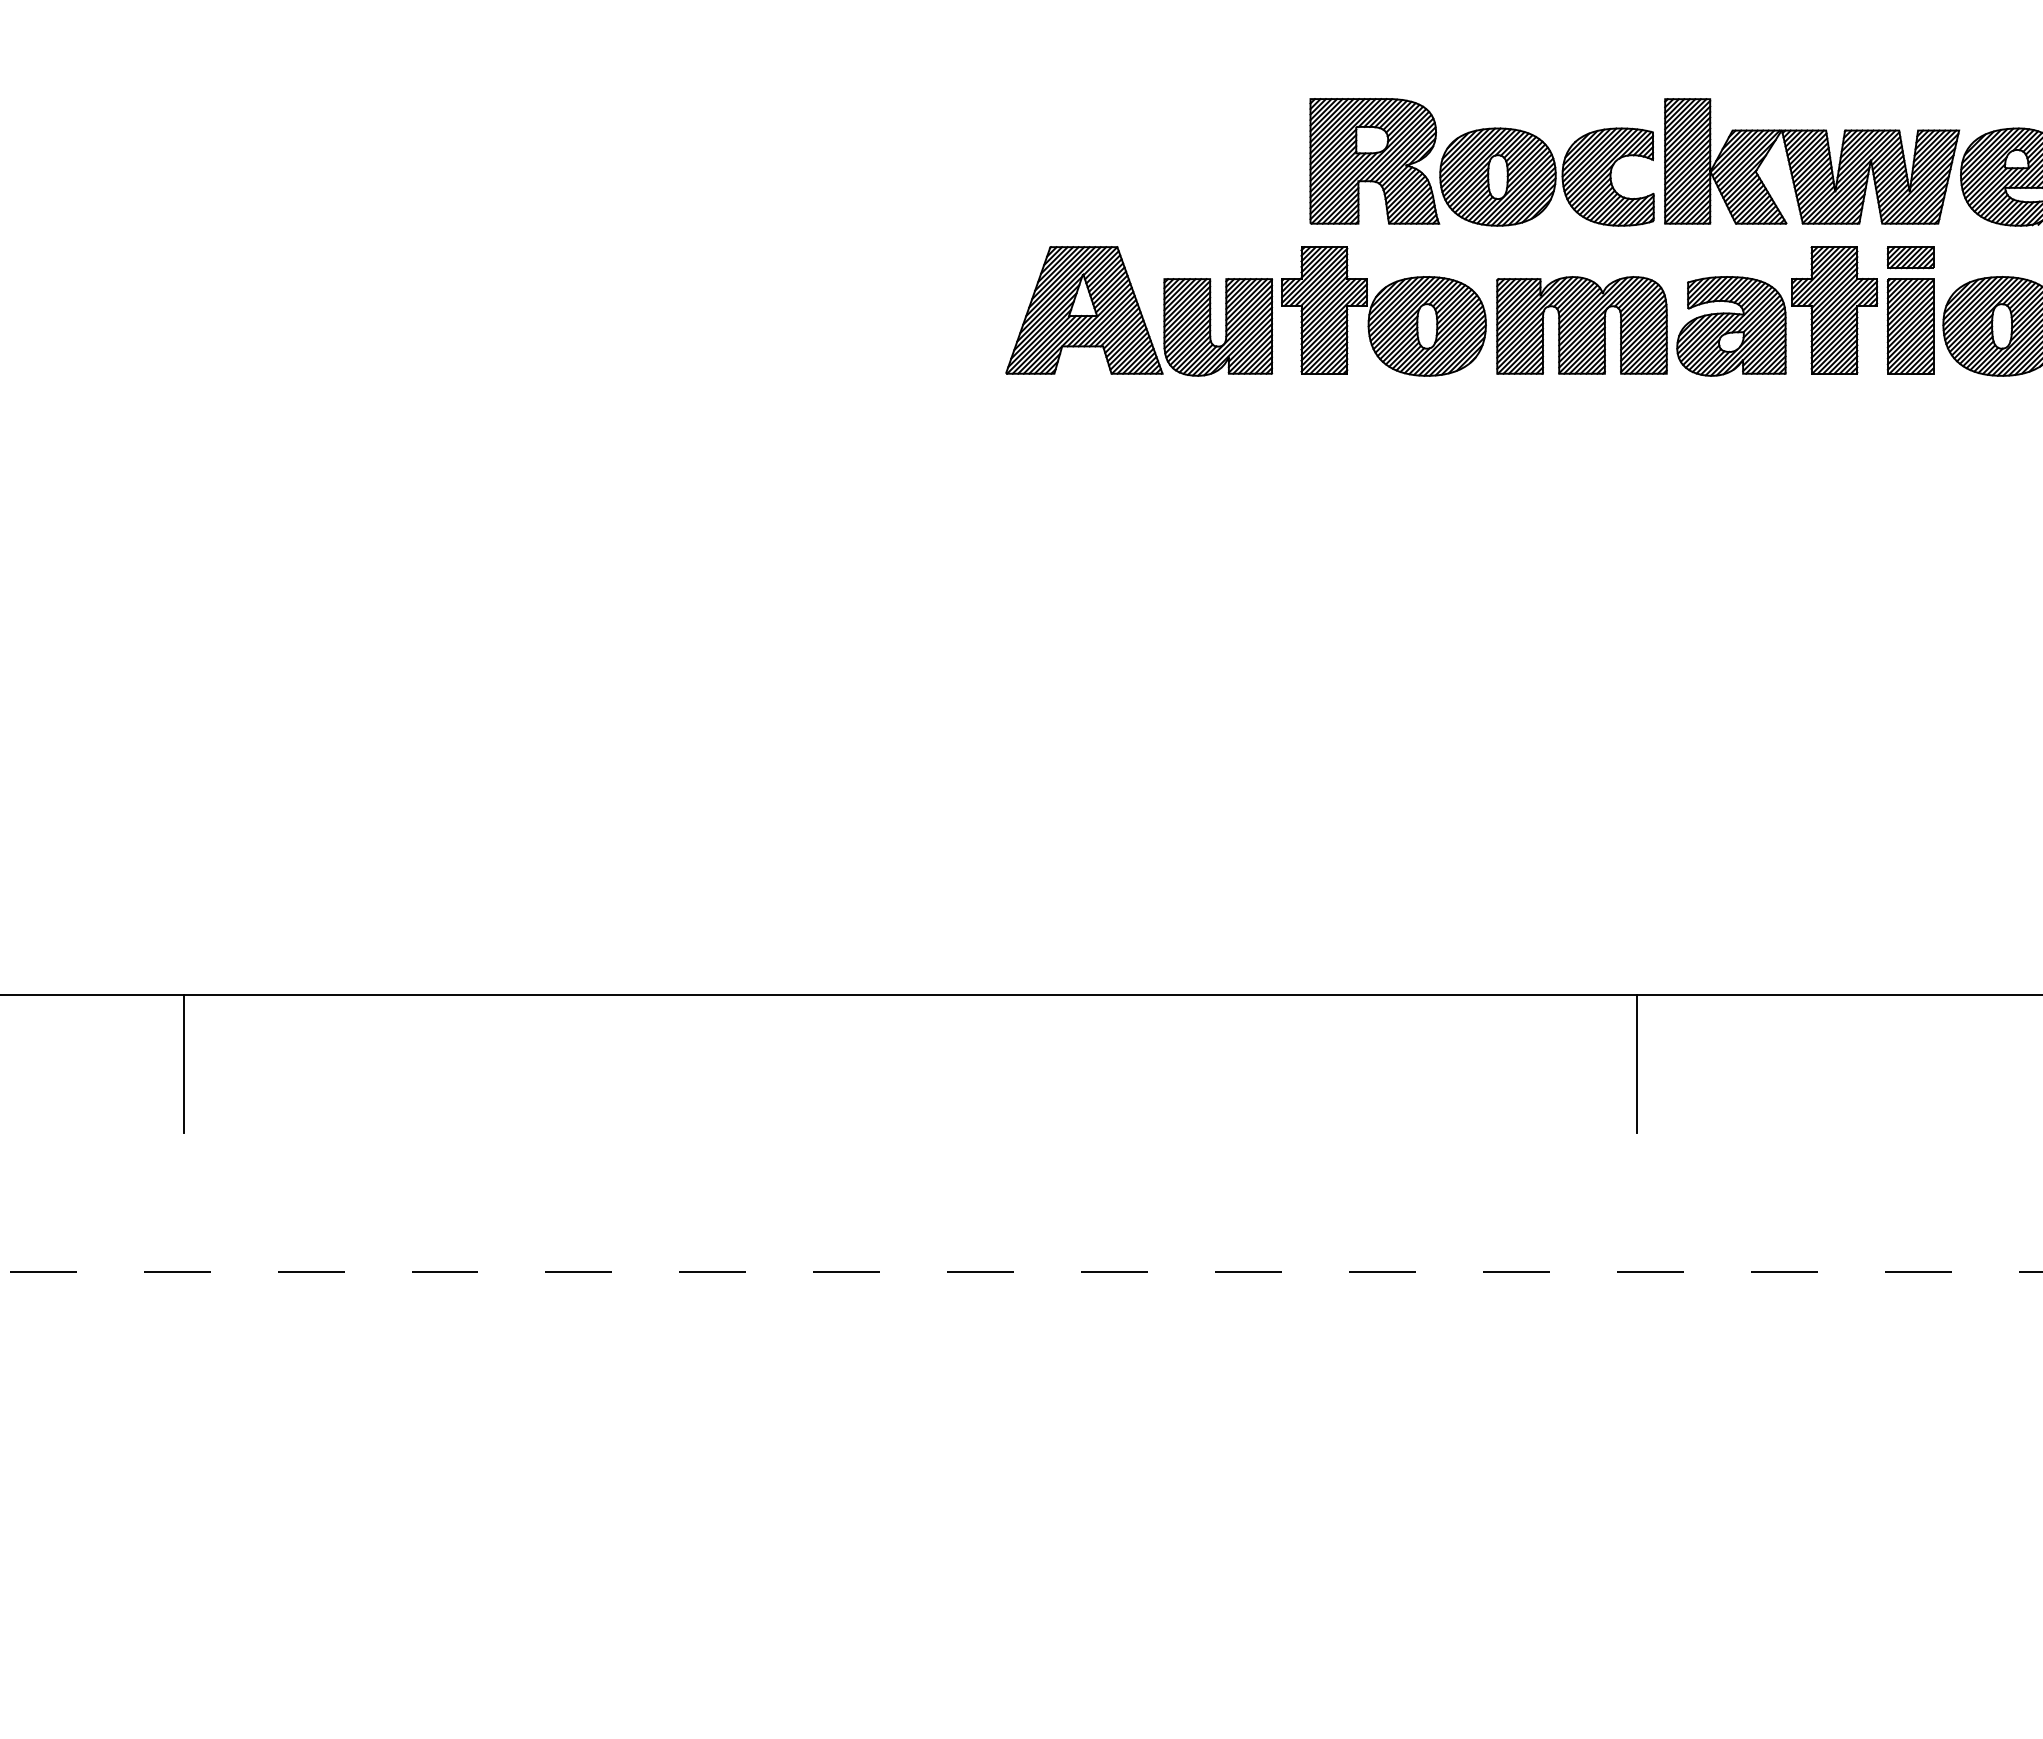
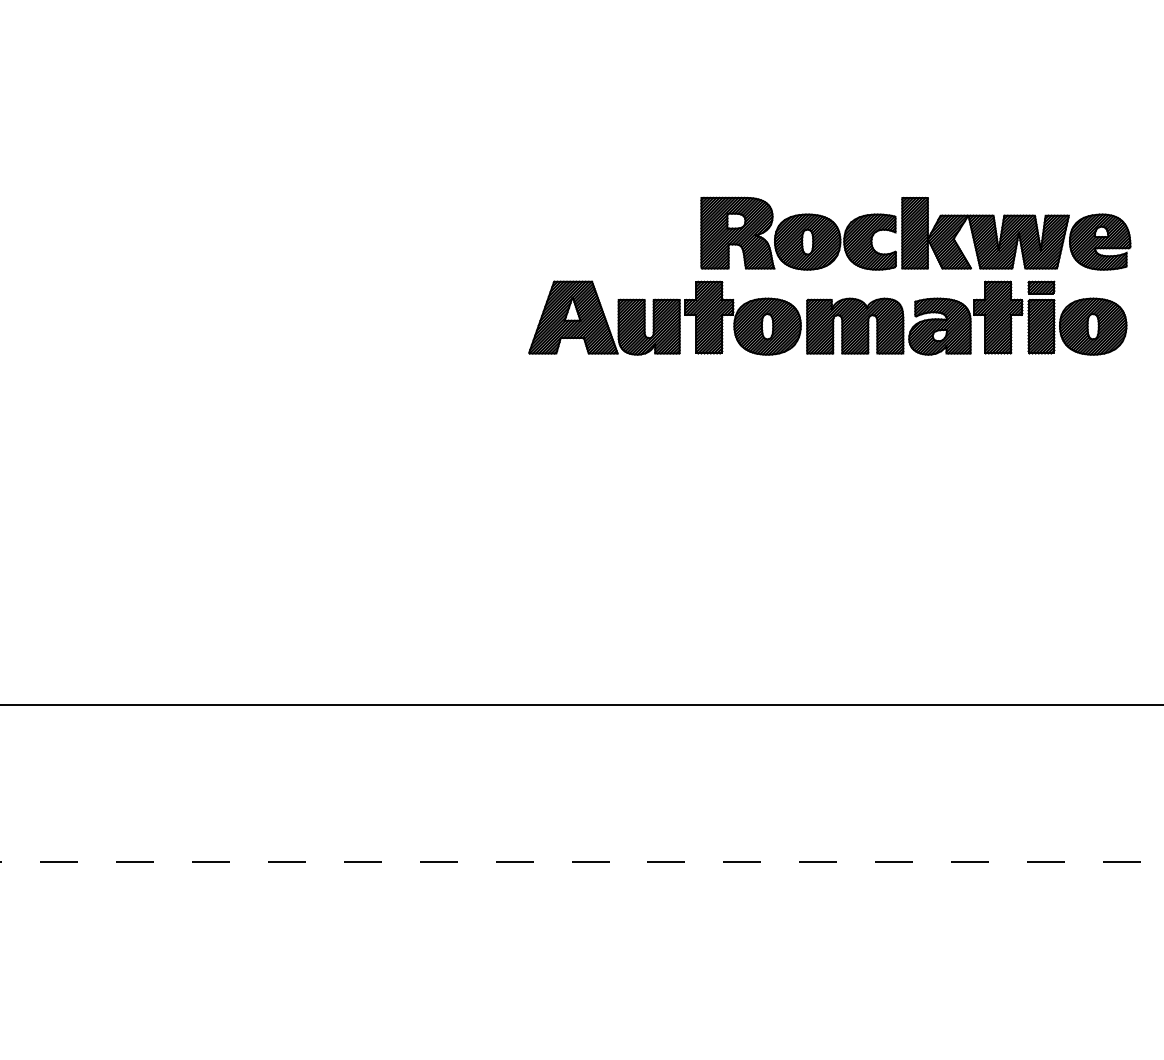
line: (184, 1063) -> (63, 744), removed
line: (1637, 1063) -> (886, 744), removed

